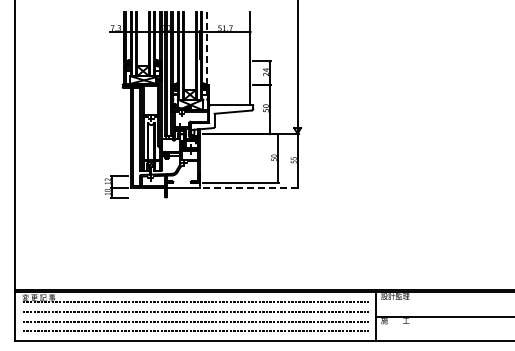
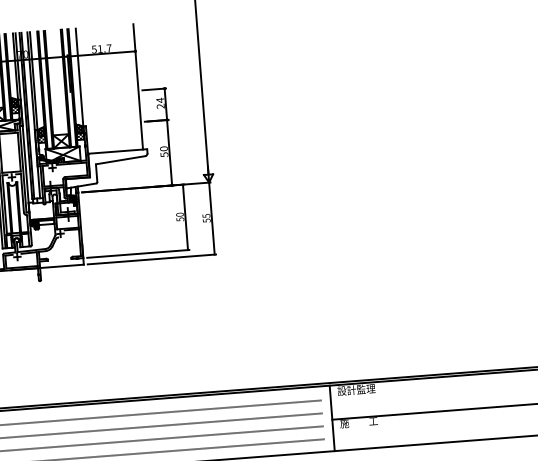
line: (207, 48) -> (79, 77), dashed -> solid
line: (250, 187) -> (151, 259), dashed -> solid

